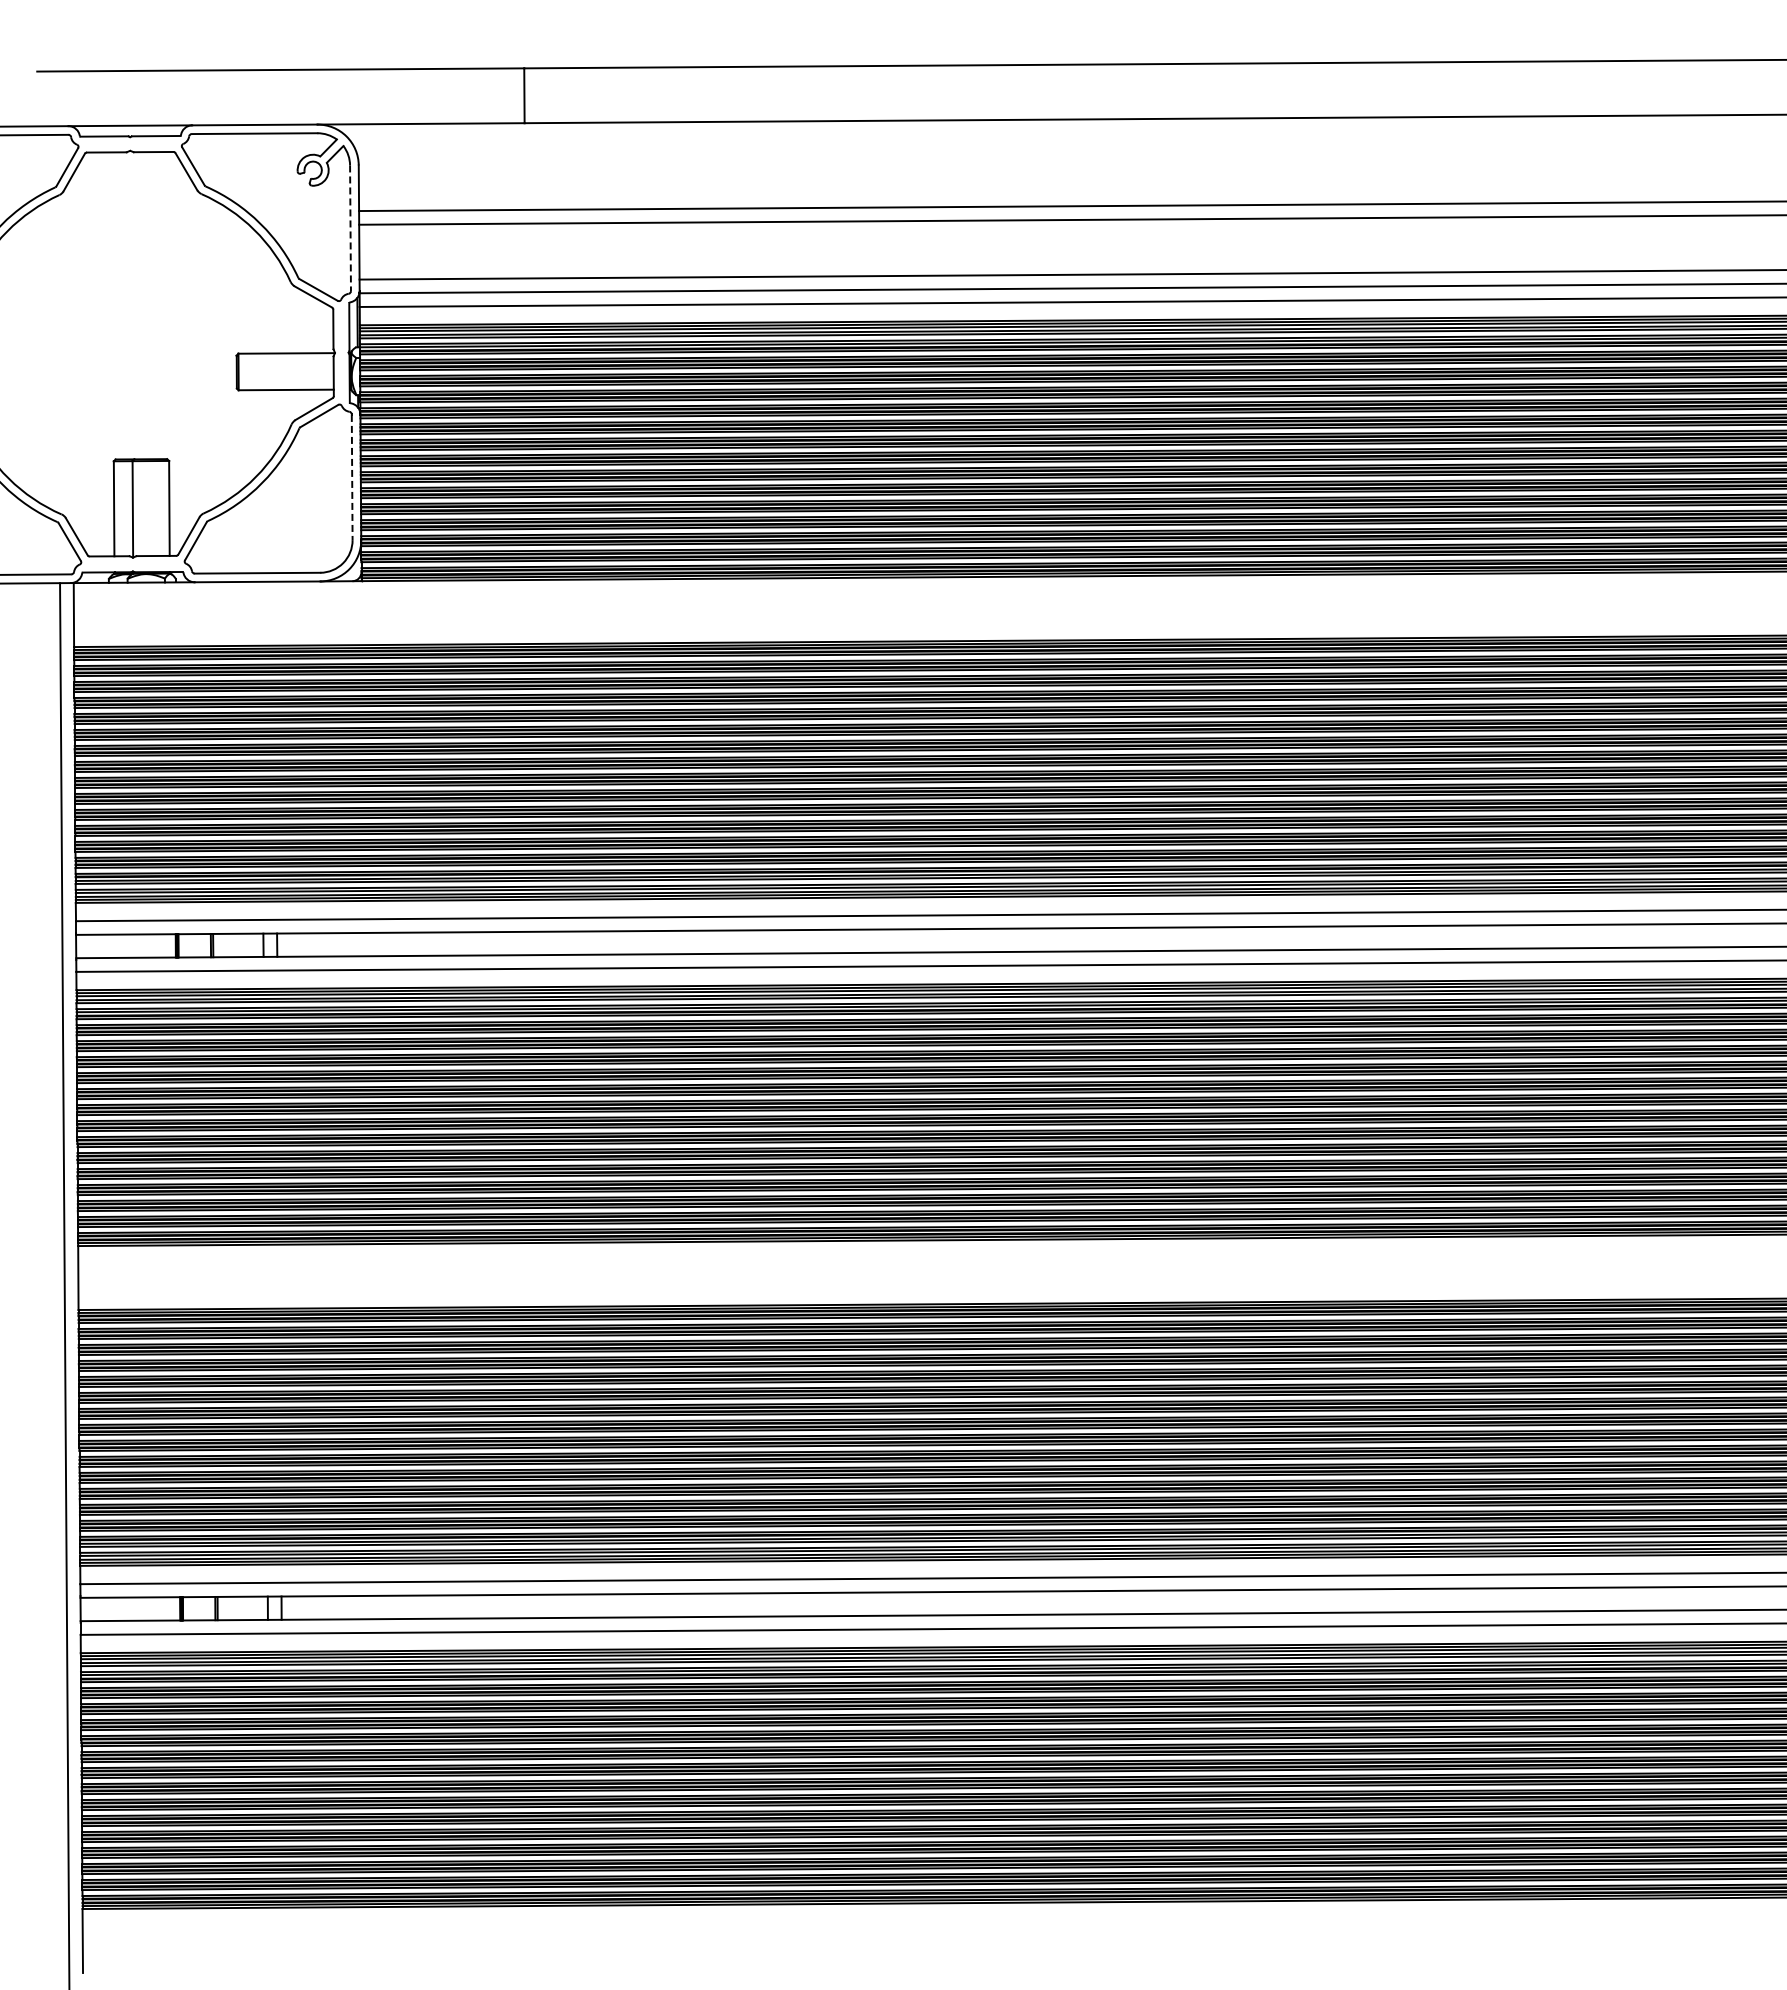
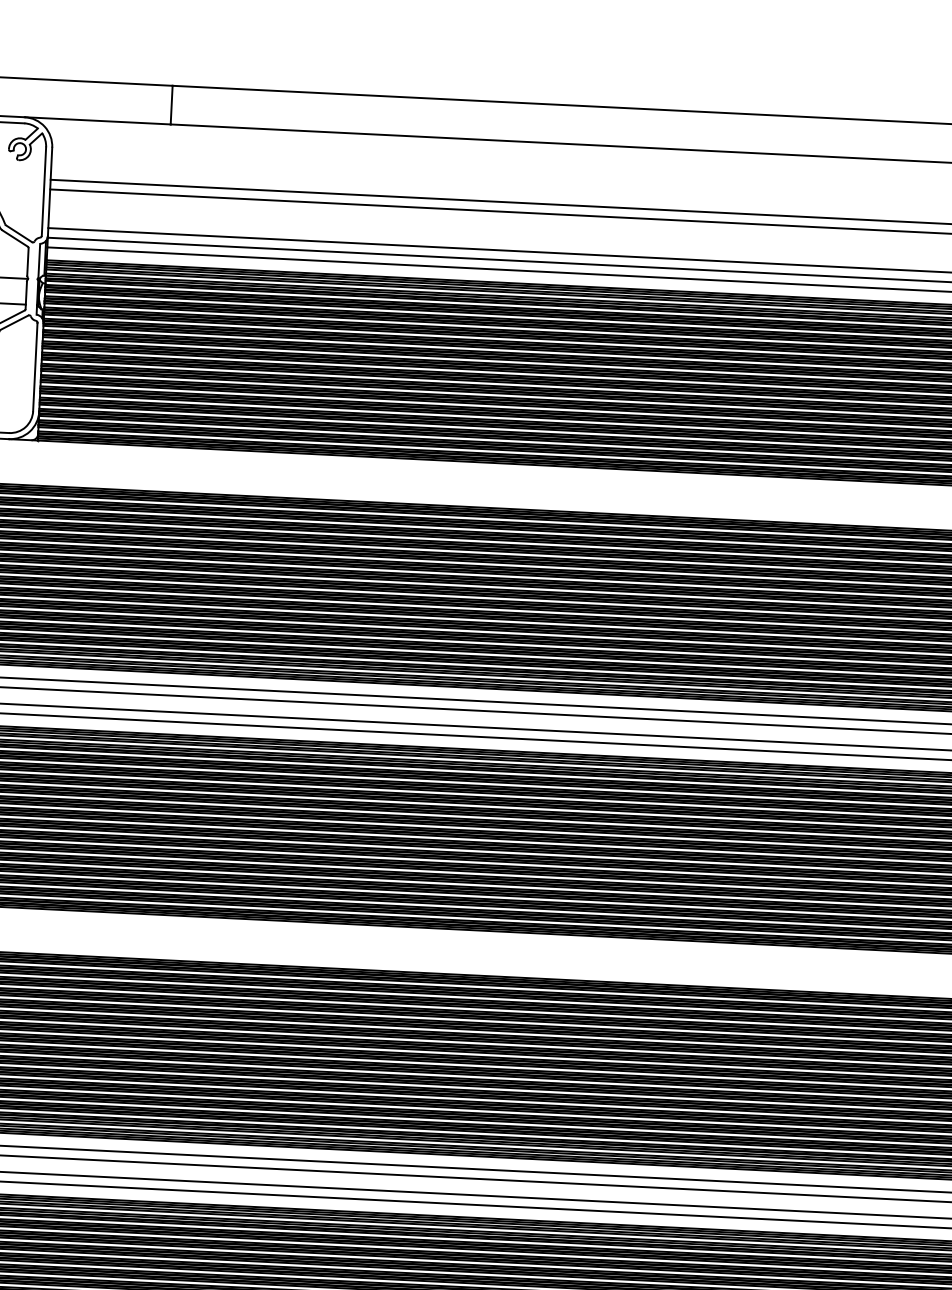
line: (350, 228) -> (43, 191), dashed -> solid
line: (352, 477) -> (35, 367), dashed -> solid

